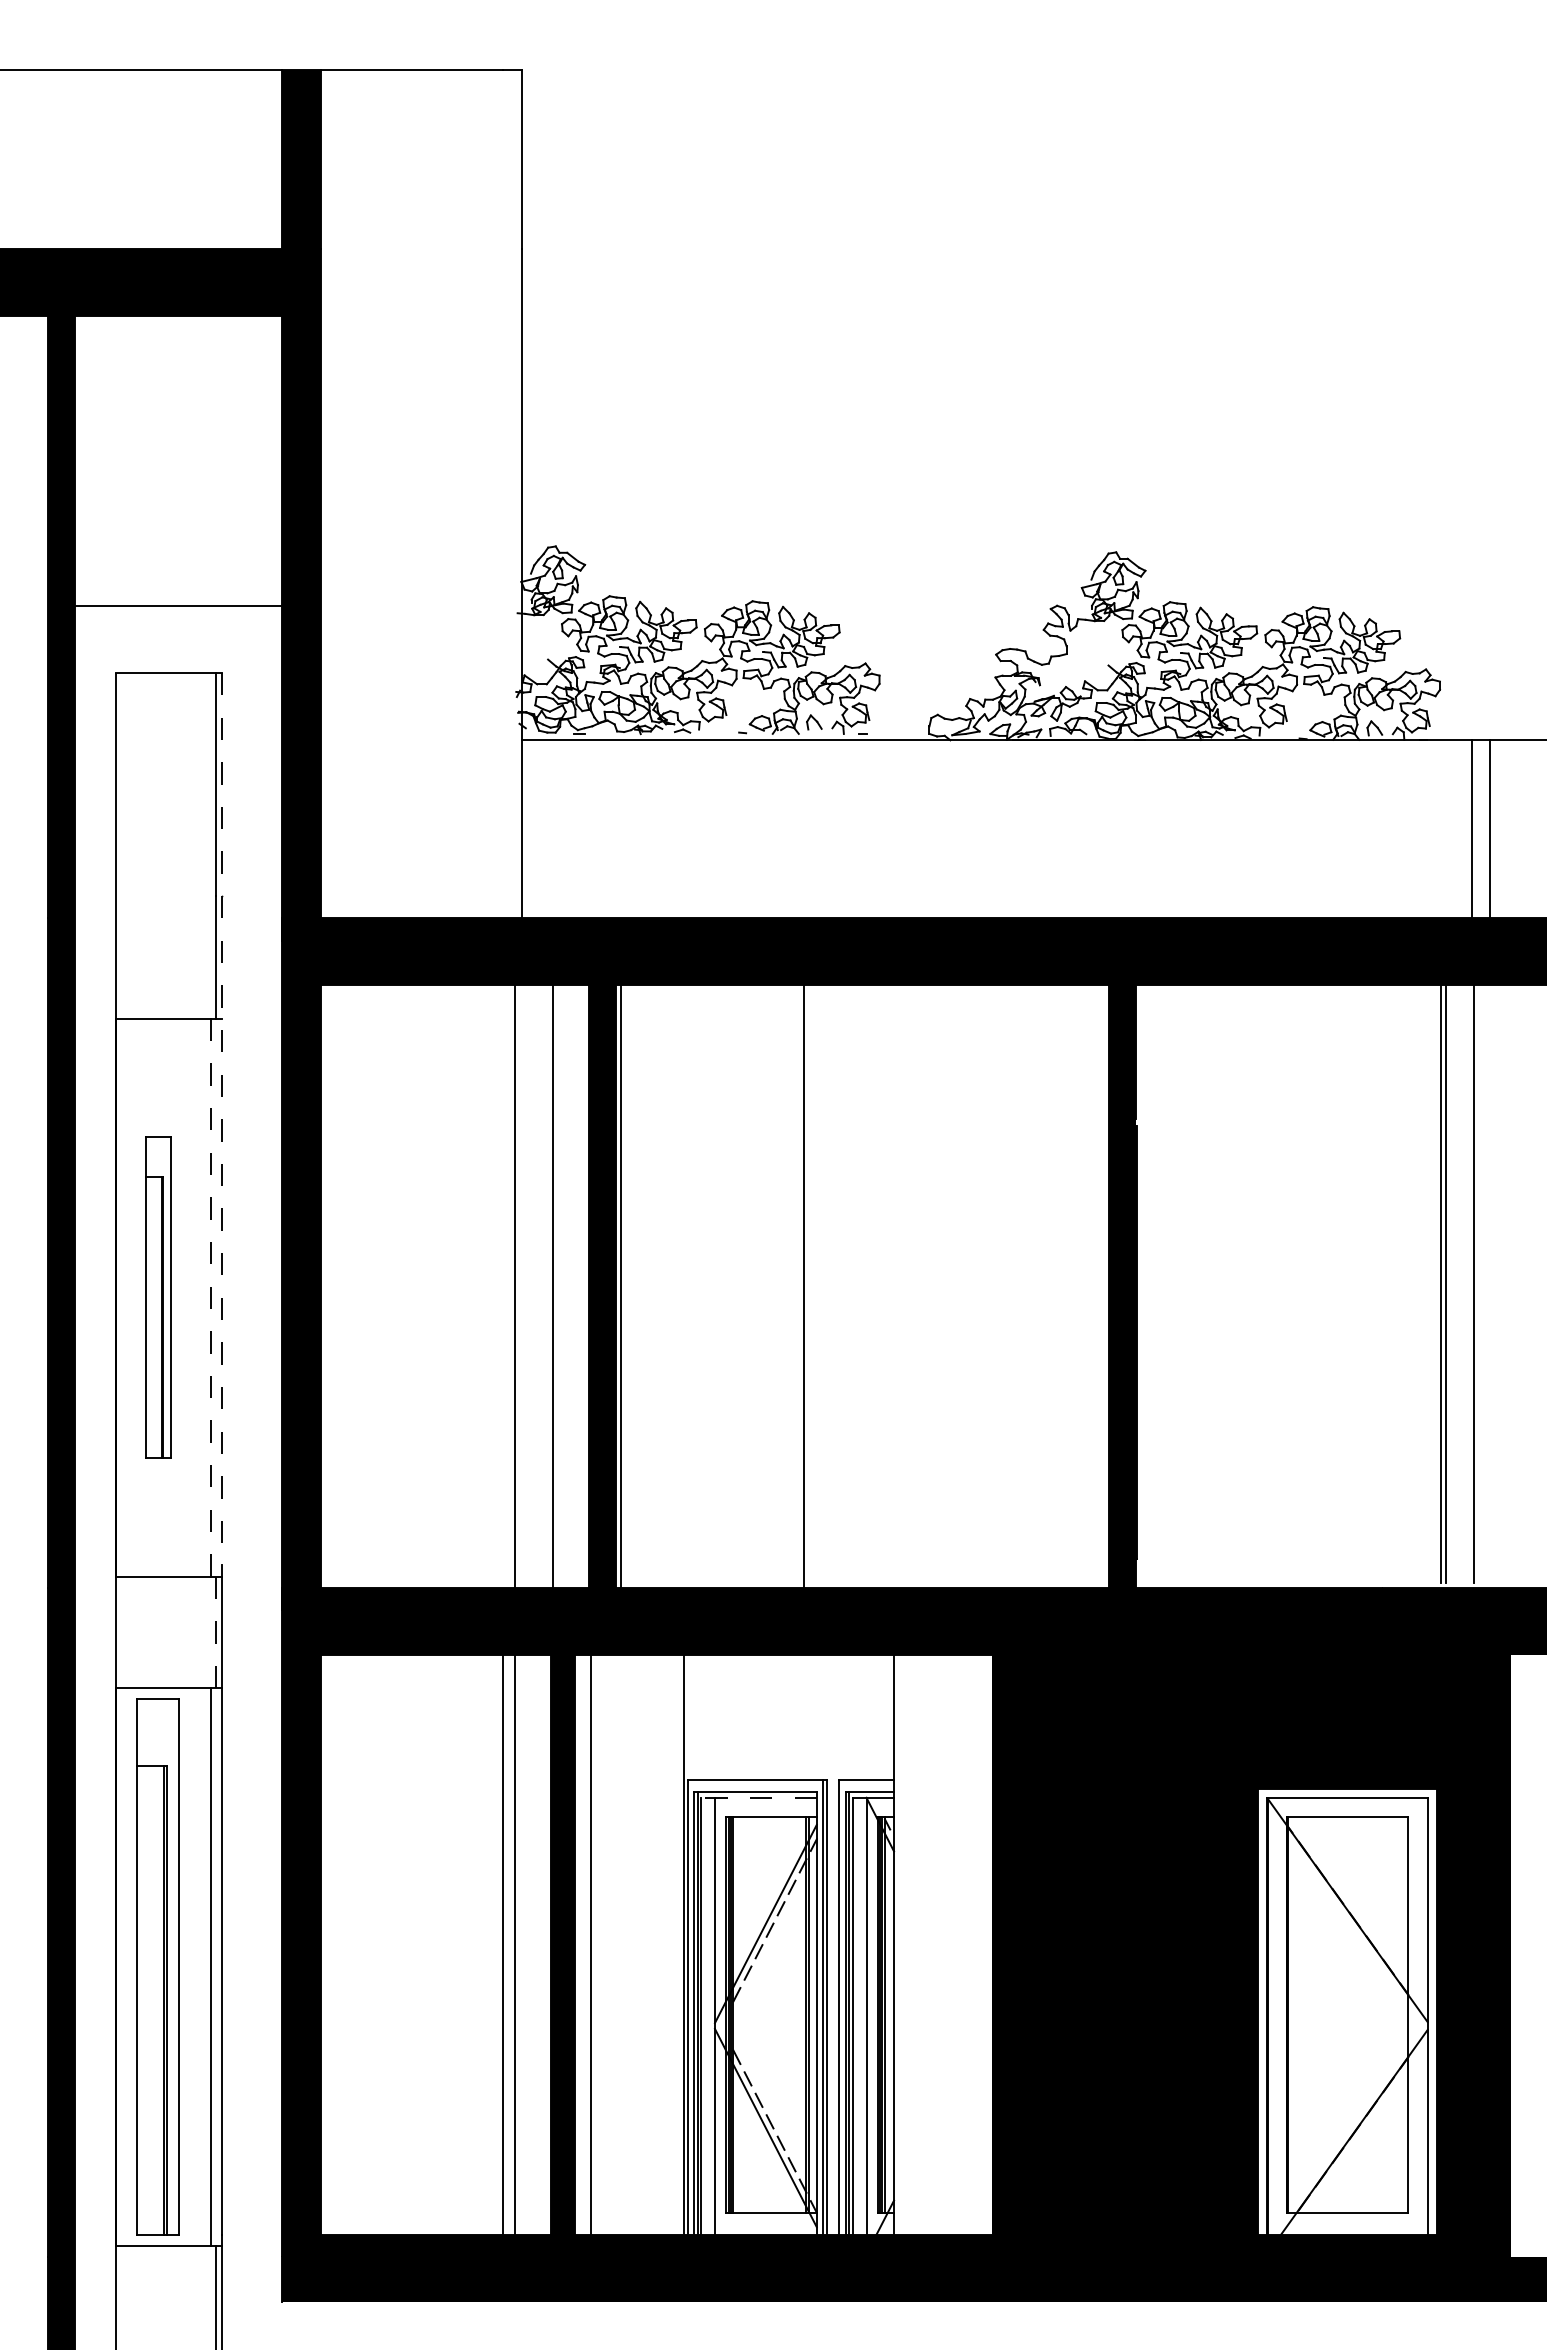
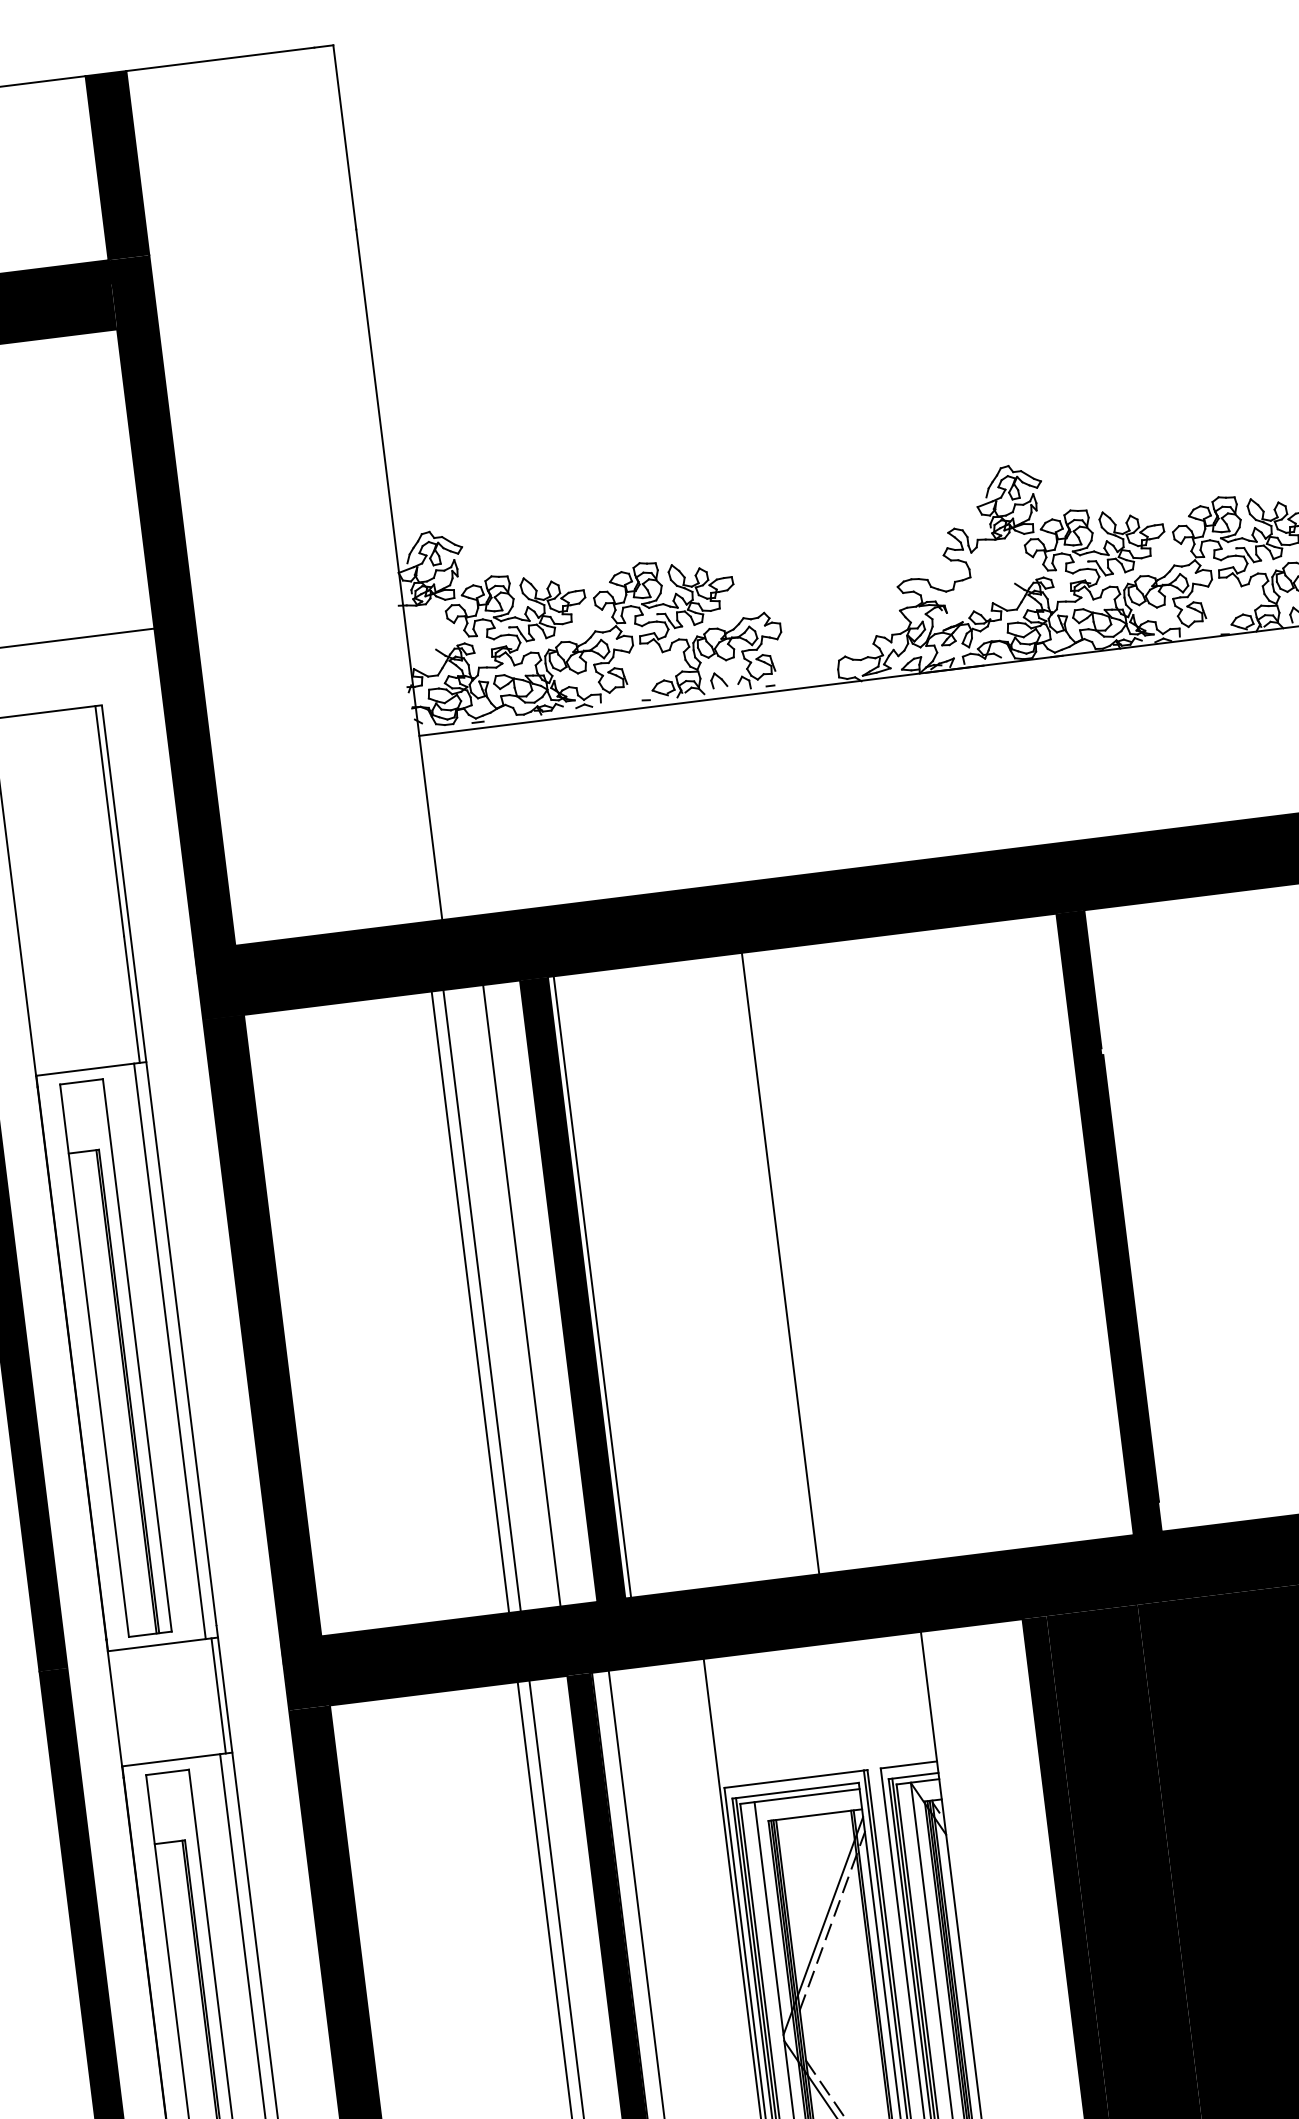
line: (222, 1118) -> (159, 1164), dashed -> solid
line: (503, 1286) -> (470, 1302), added
part: (157, 1297) -> (115, 1357), size x1.67
line: (210, 1297) -> (169, 1351), dashed -> solid
line: (216, 1632) -> (219, 1695), dashed -> solid
line: (759, 1797) -> (800, 1796), dashed -> solid

